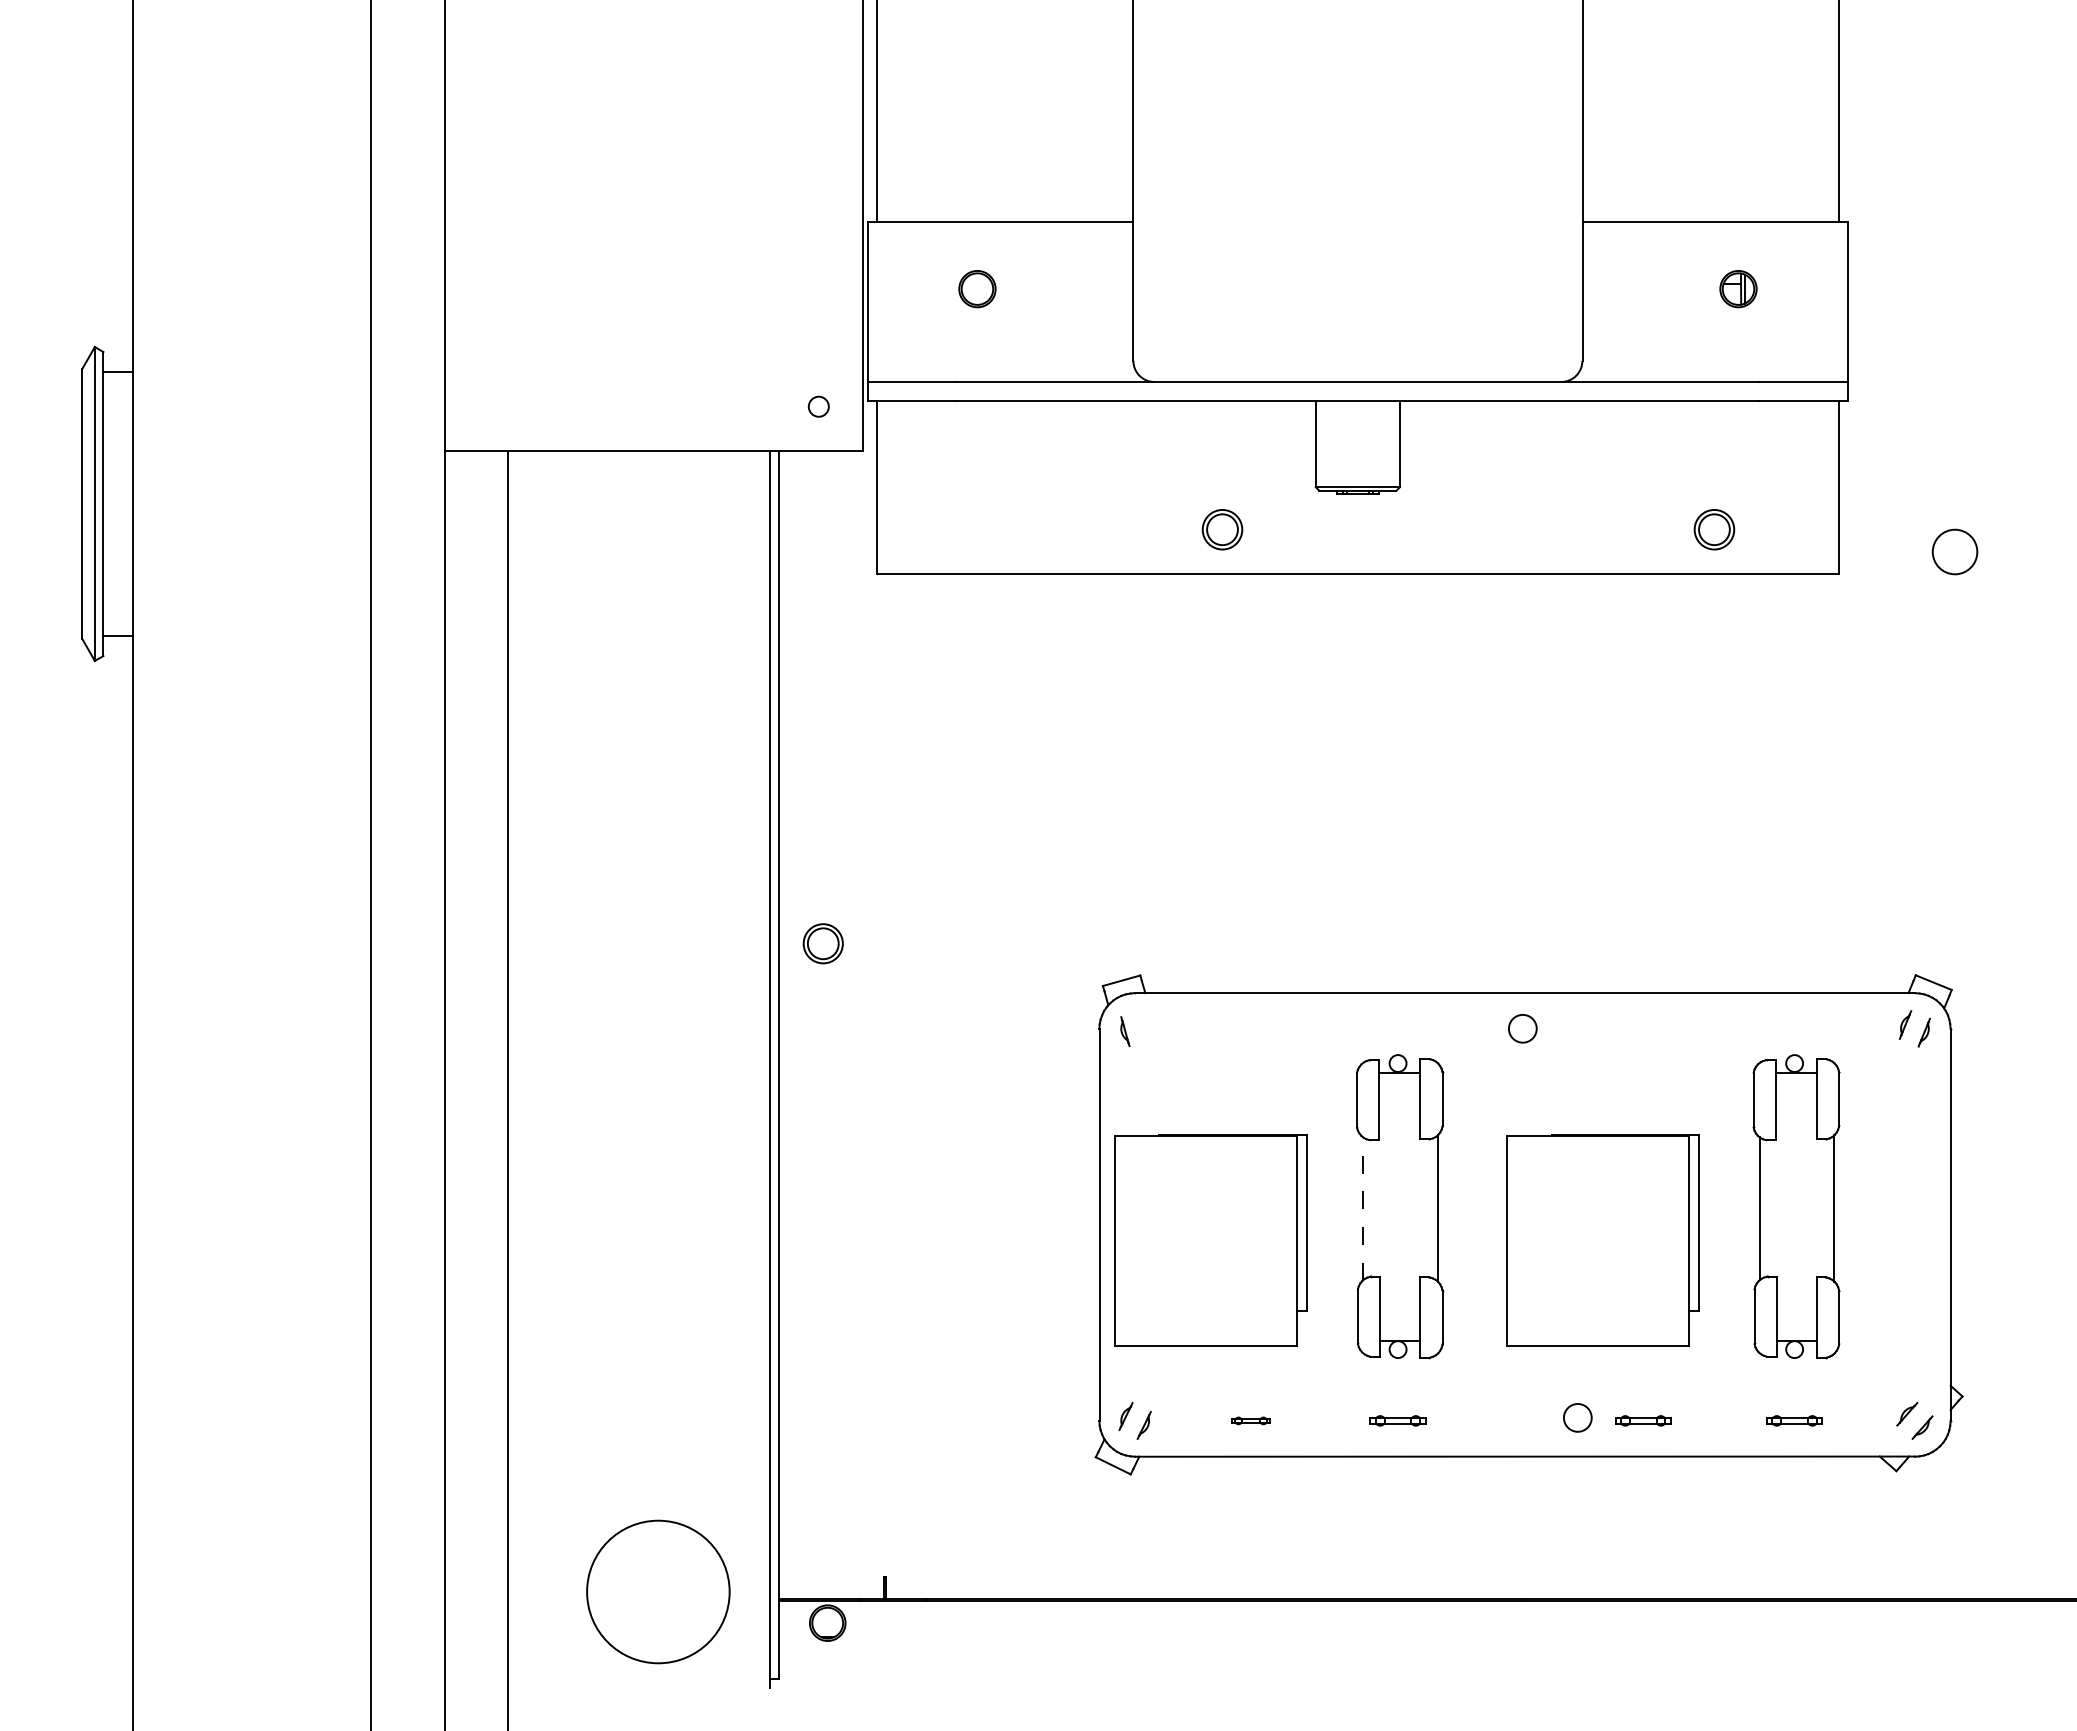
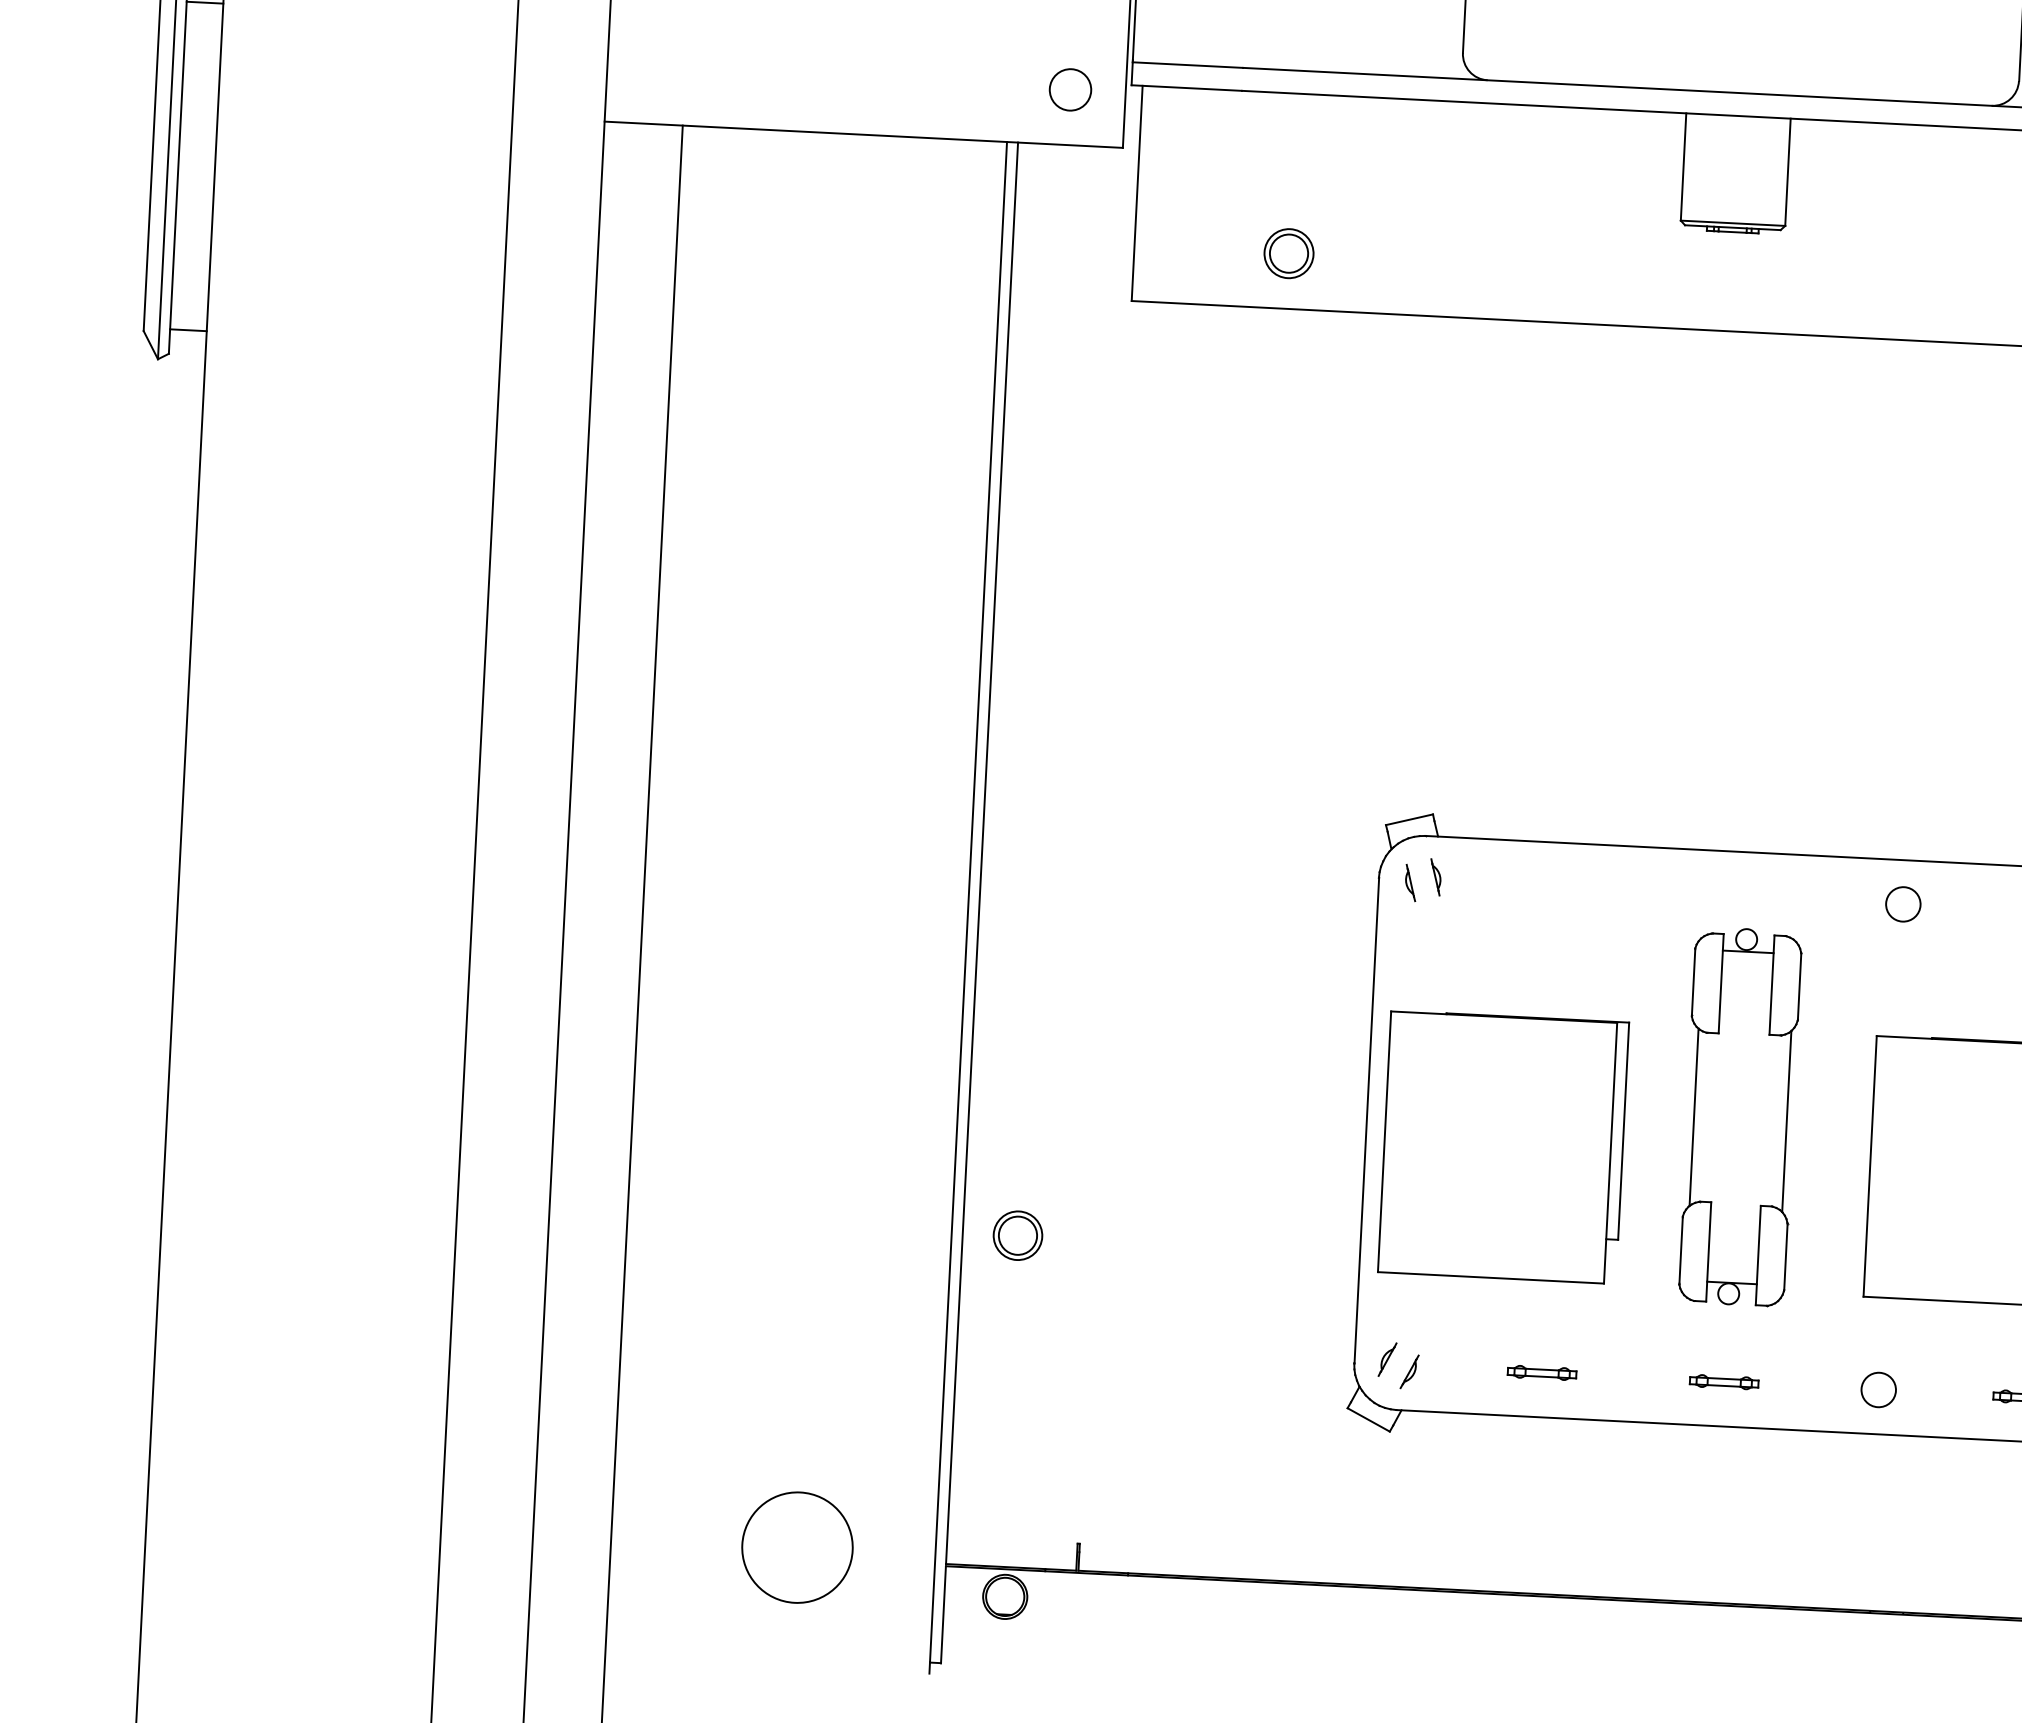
circle: (818, 406) -> (1070, 89), size x1.67
part: (1222, 529) -> (1289, 253), moved
part: (822, 943) -> (1017, 1235), moved
part: (1144, 1025) -> (1435, 876), added
line: (1362, 1208) -> (1693, 1116), dashed -> solid
circle: (1577, 1417) -> (1878, 1389), moved
part: (1250, 1420) -> (1541, 1372), size x1.43
circle: (658, 1591) -> (797, 1547), size x0.62

